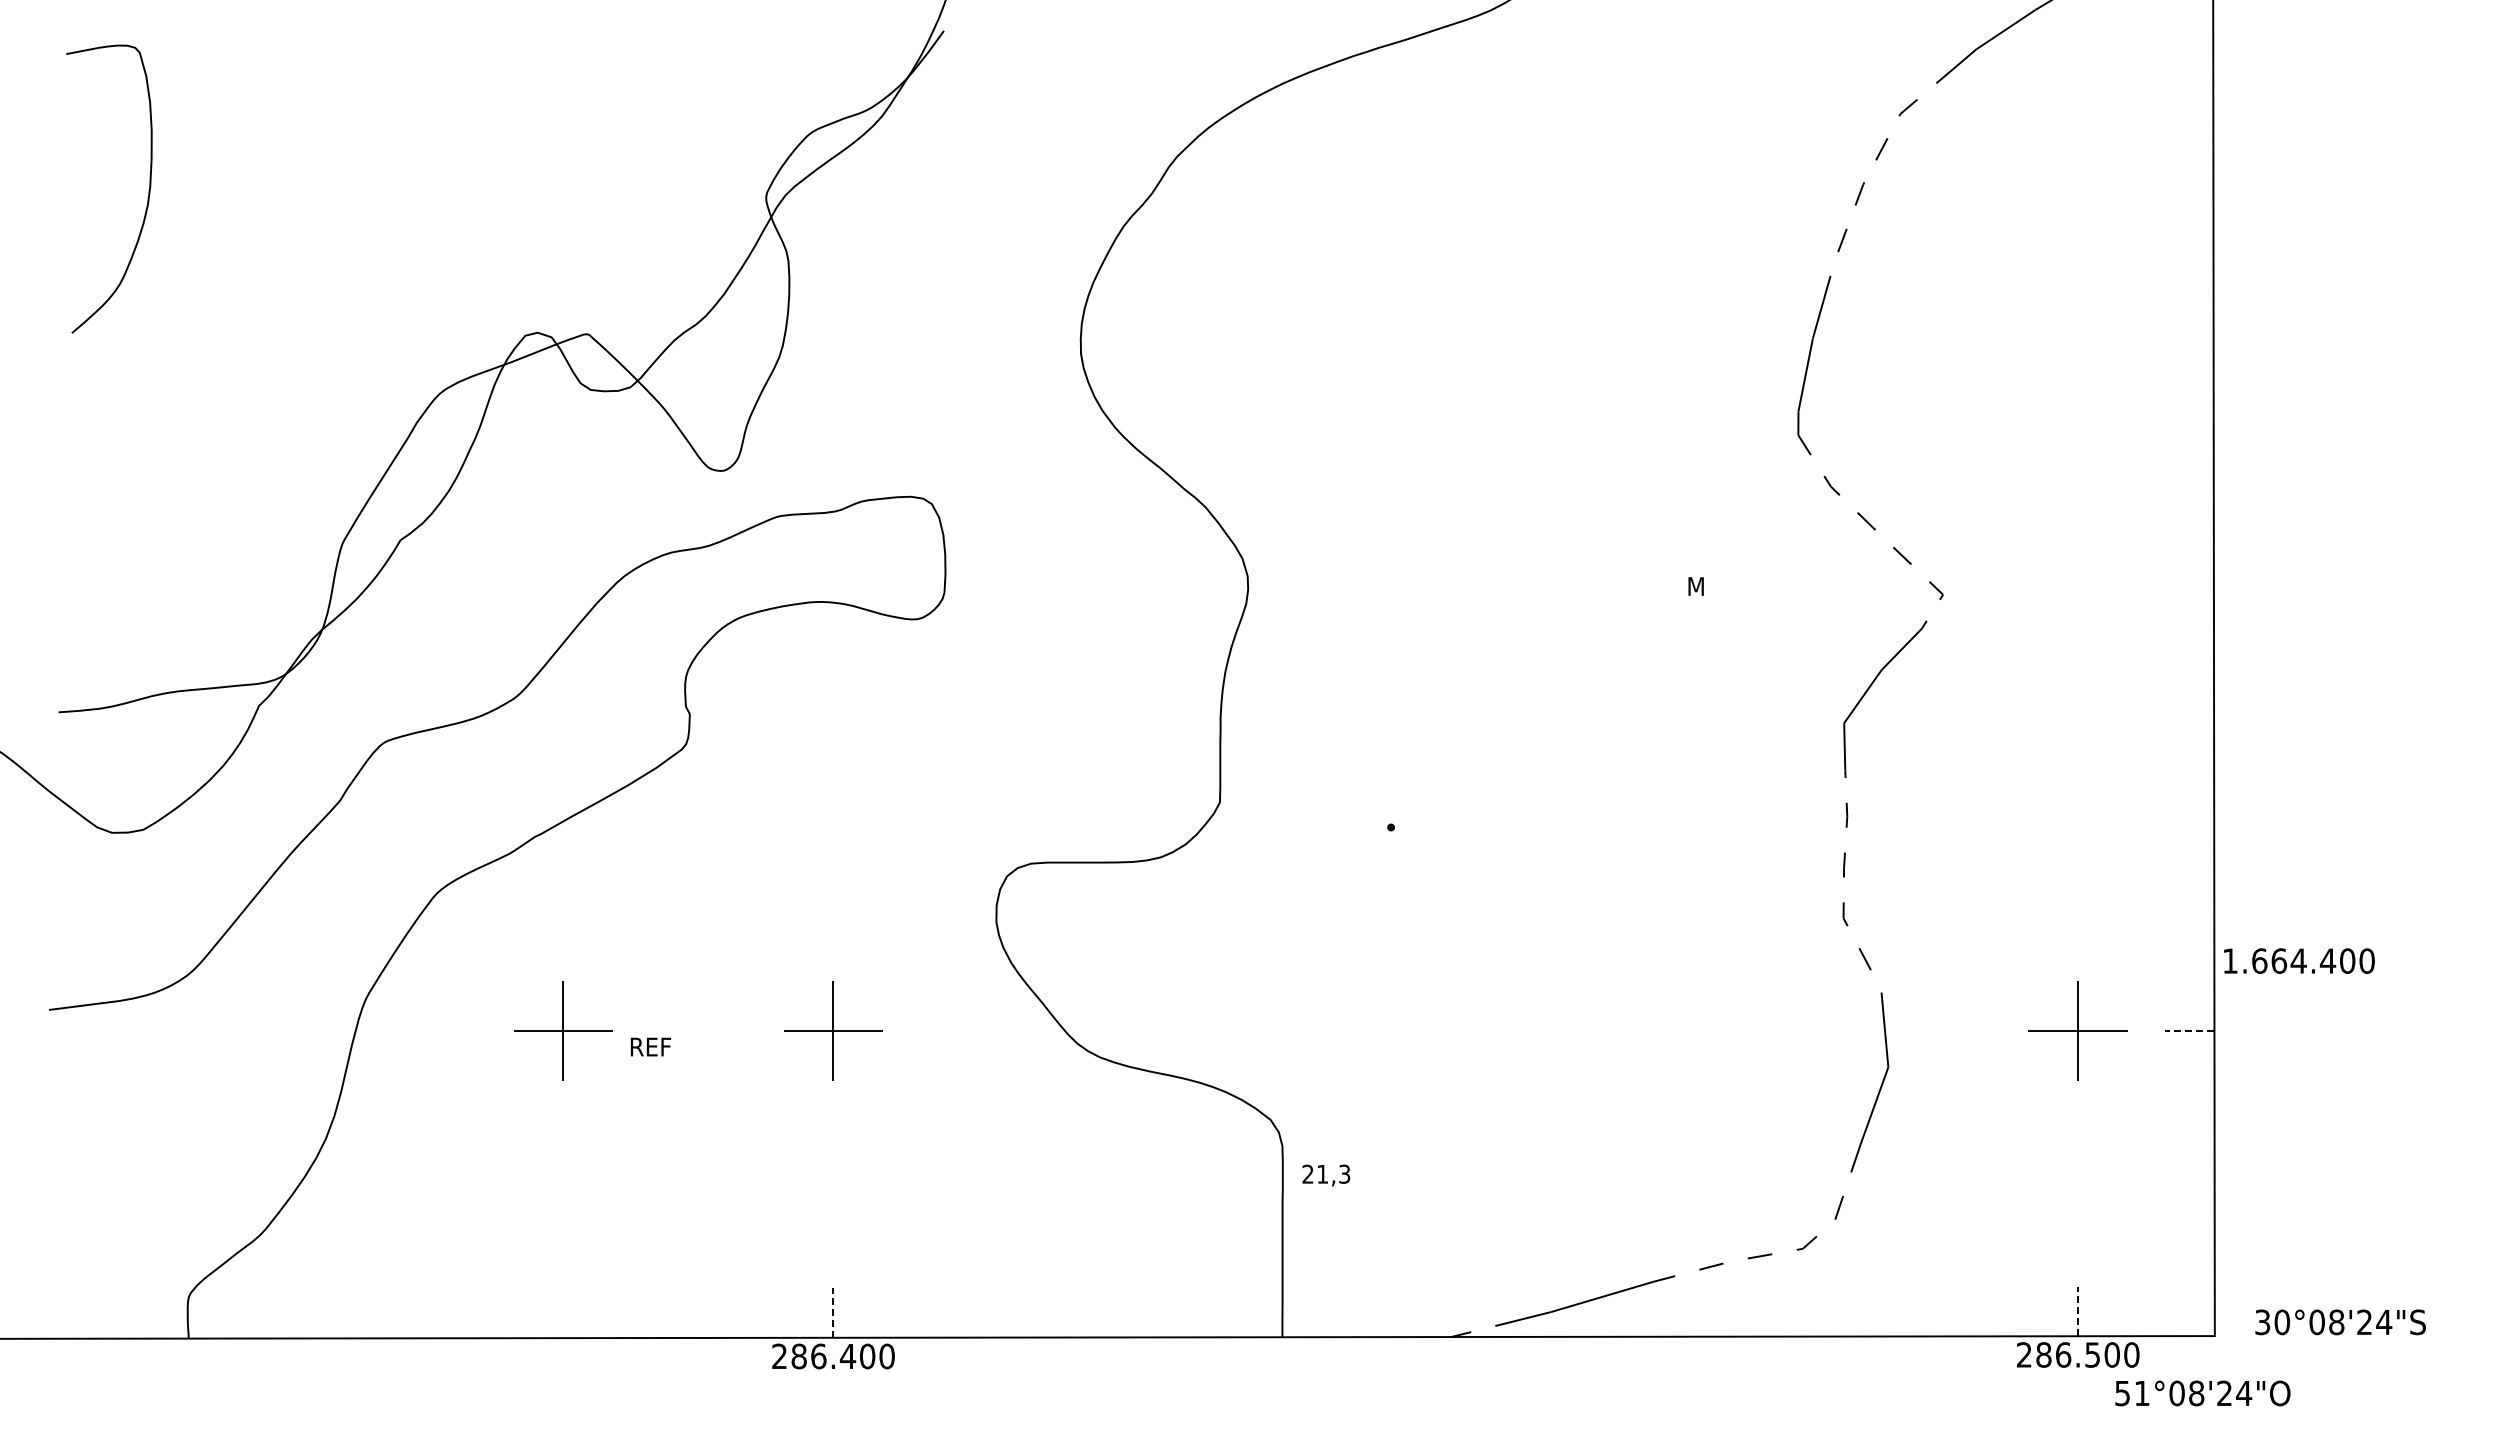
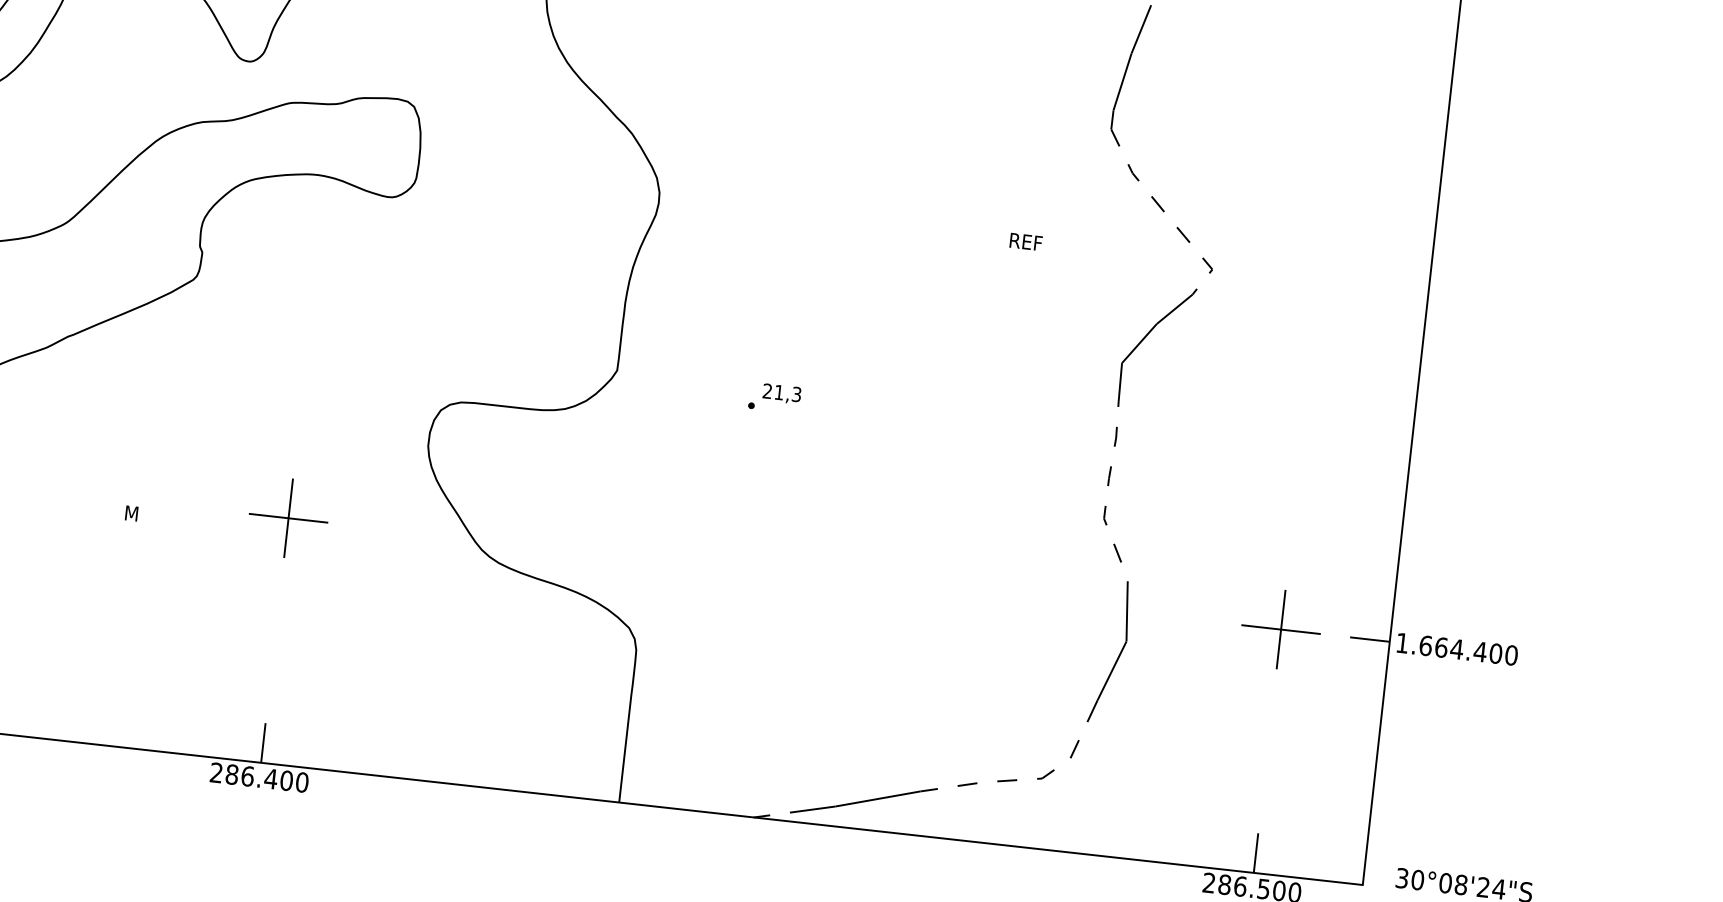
text: (1709, 586) -> (1026, 242), M -> REF
text: (2299, 960) -> (1457, 648), moved
part: (563, 1030) -> (73, 493), removed
line: (2189, 1031) -> (1369, 639), dashed -> solid
text: (652, 1046) -> (142, 514), REF -> M
text: (1326, 1175) -> (782, 393), moved
line: (2078, 1311) -> (1256, 853), dashed -> solid
line: (833, 1312) -> (263, 742), dashed -> solid

